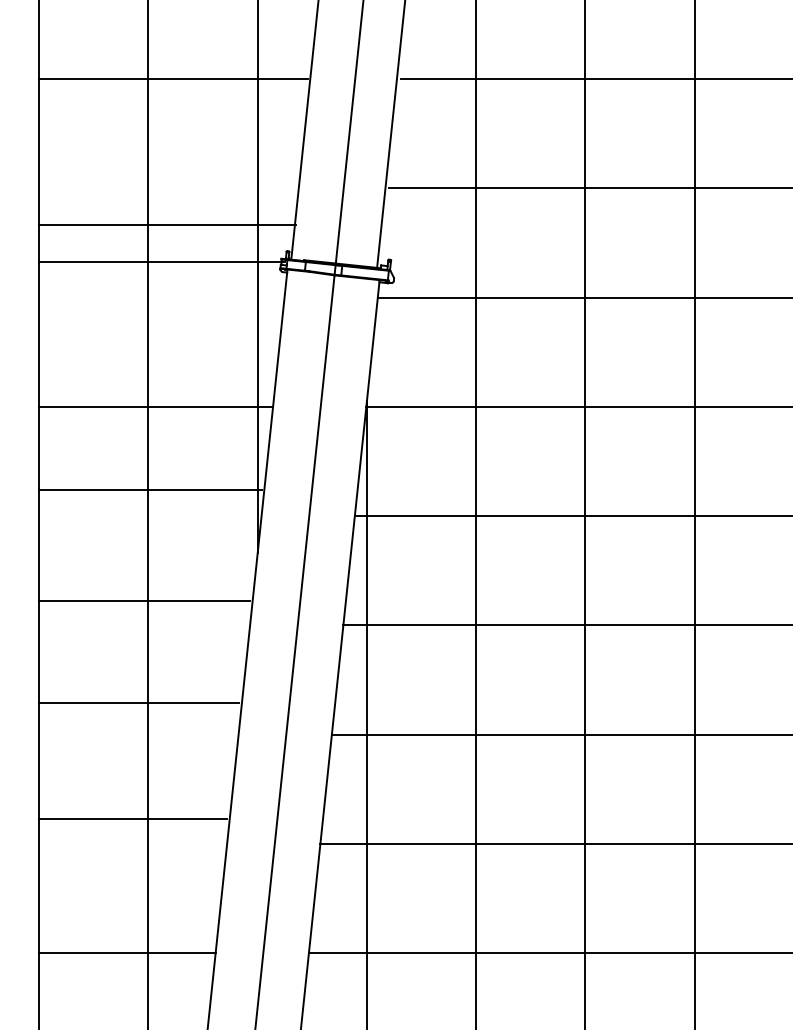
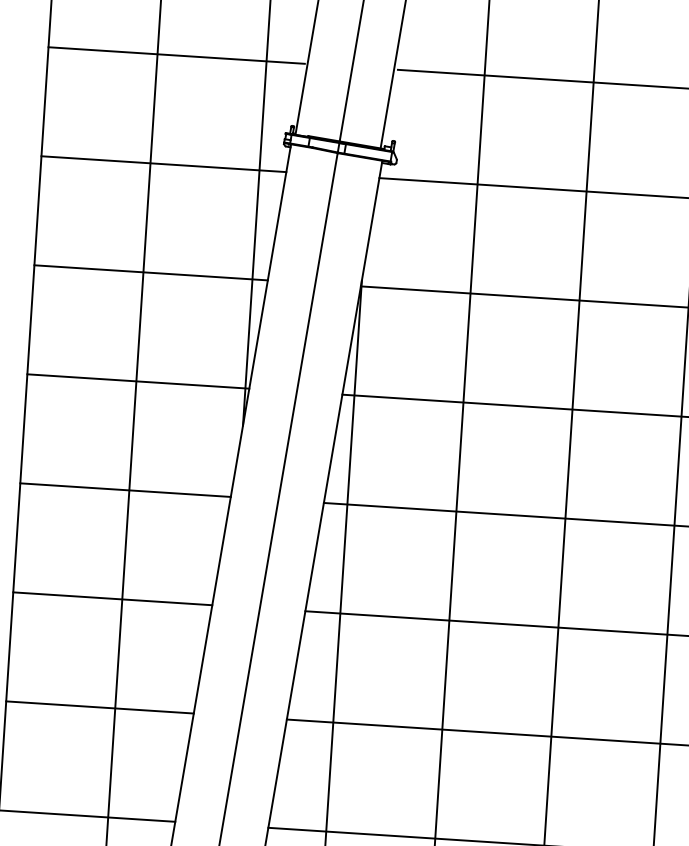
line: (167, 225) -> (176, 55), moved
line: (161, 261) -> (163, 164), moved
line: (150, 490) -> (138, 381), moved
line: (144, 601) -> (125, 490), moved
line: (138, 702) -> (112, 598), moved
line: (133, 818) -> (100, 707), moved

